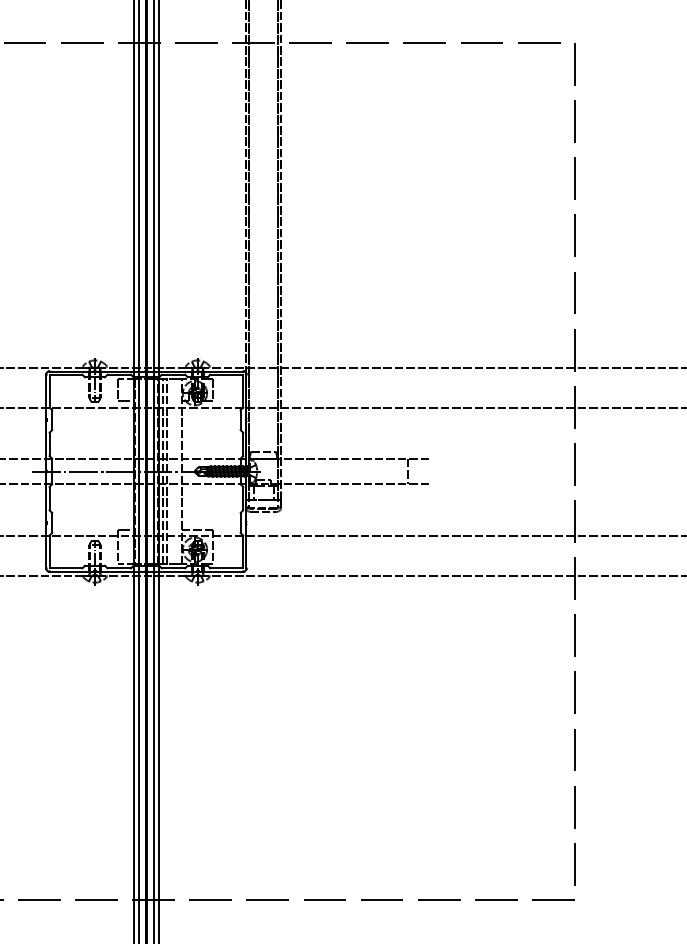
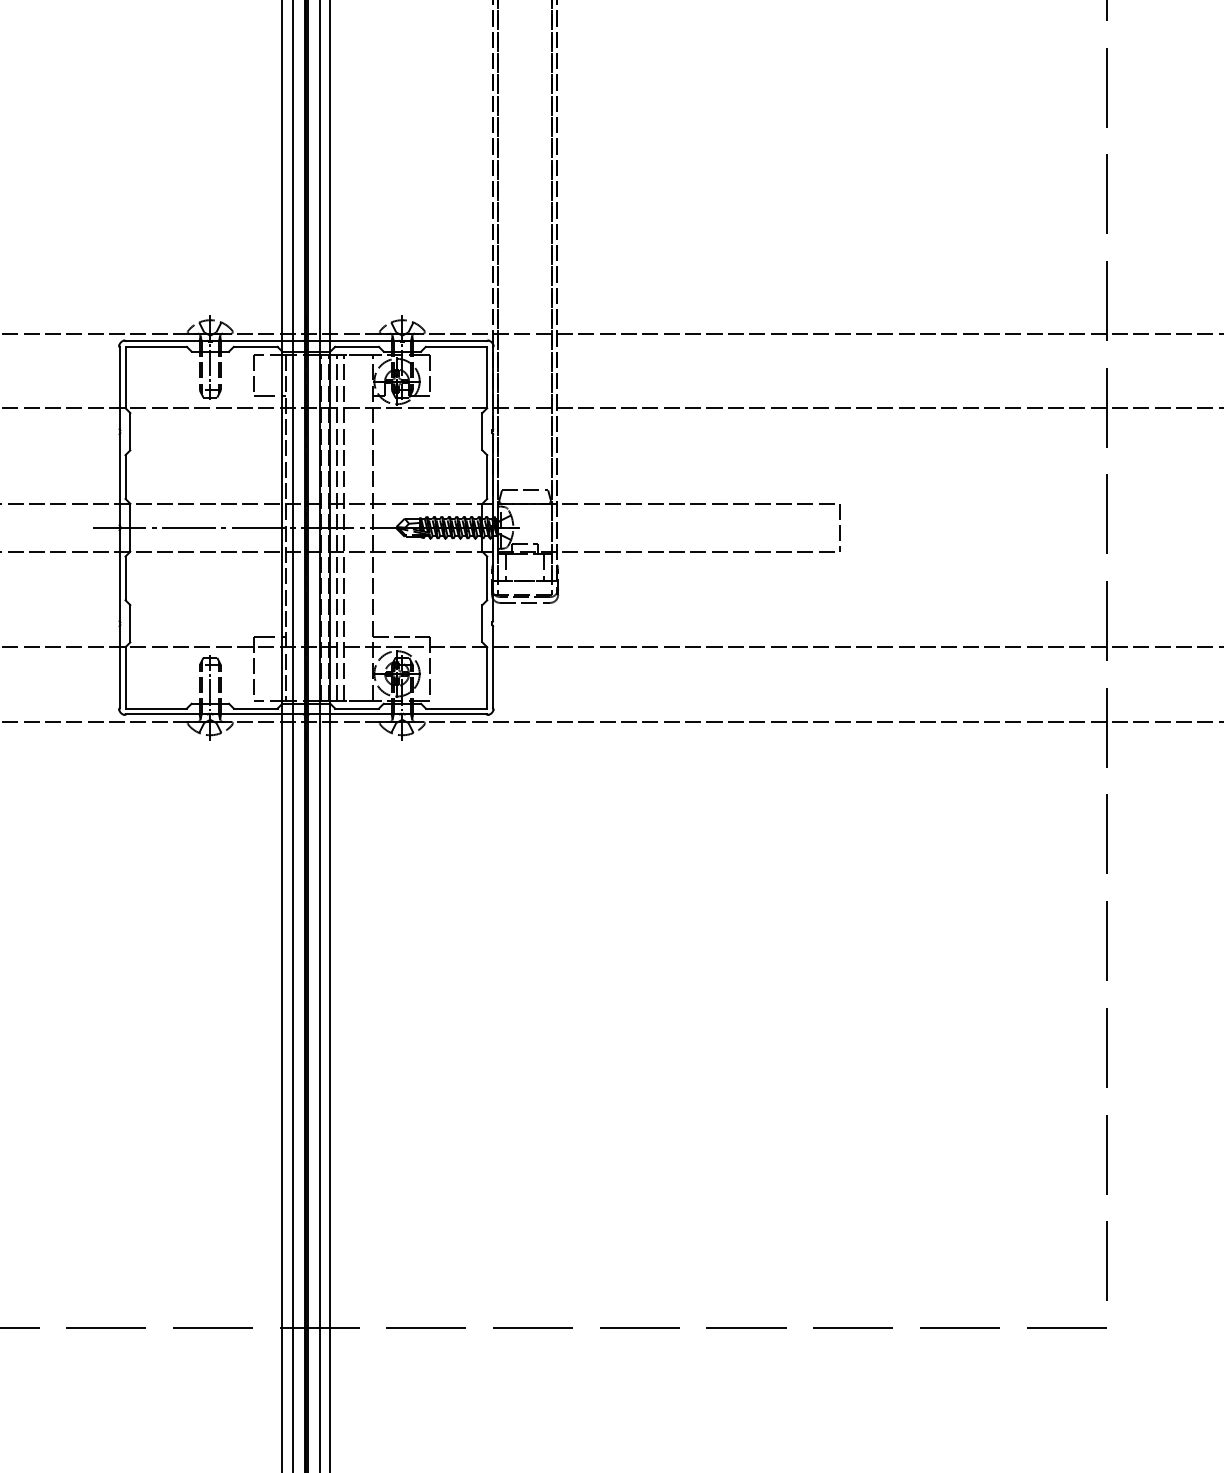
line: (408, 471) -> (840, 527), moved

